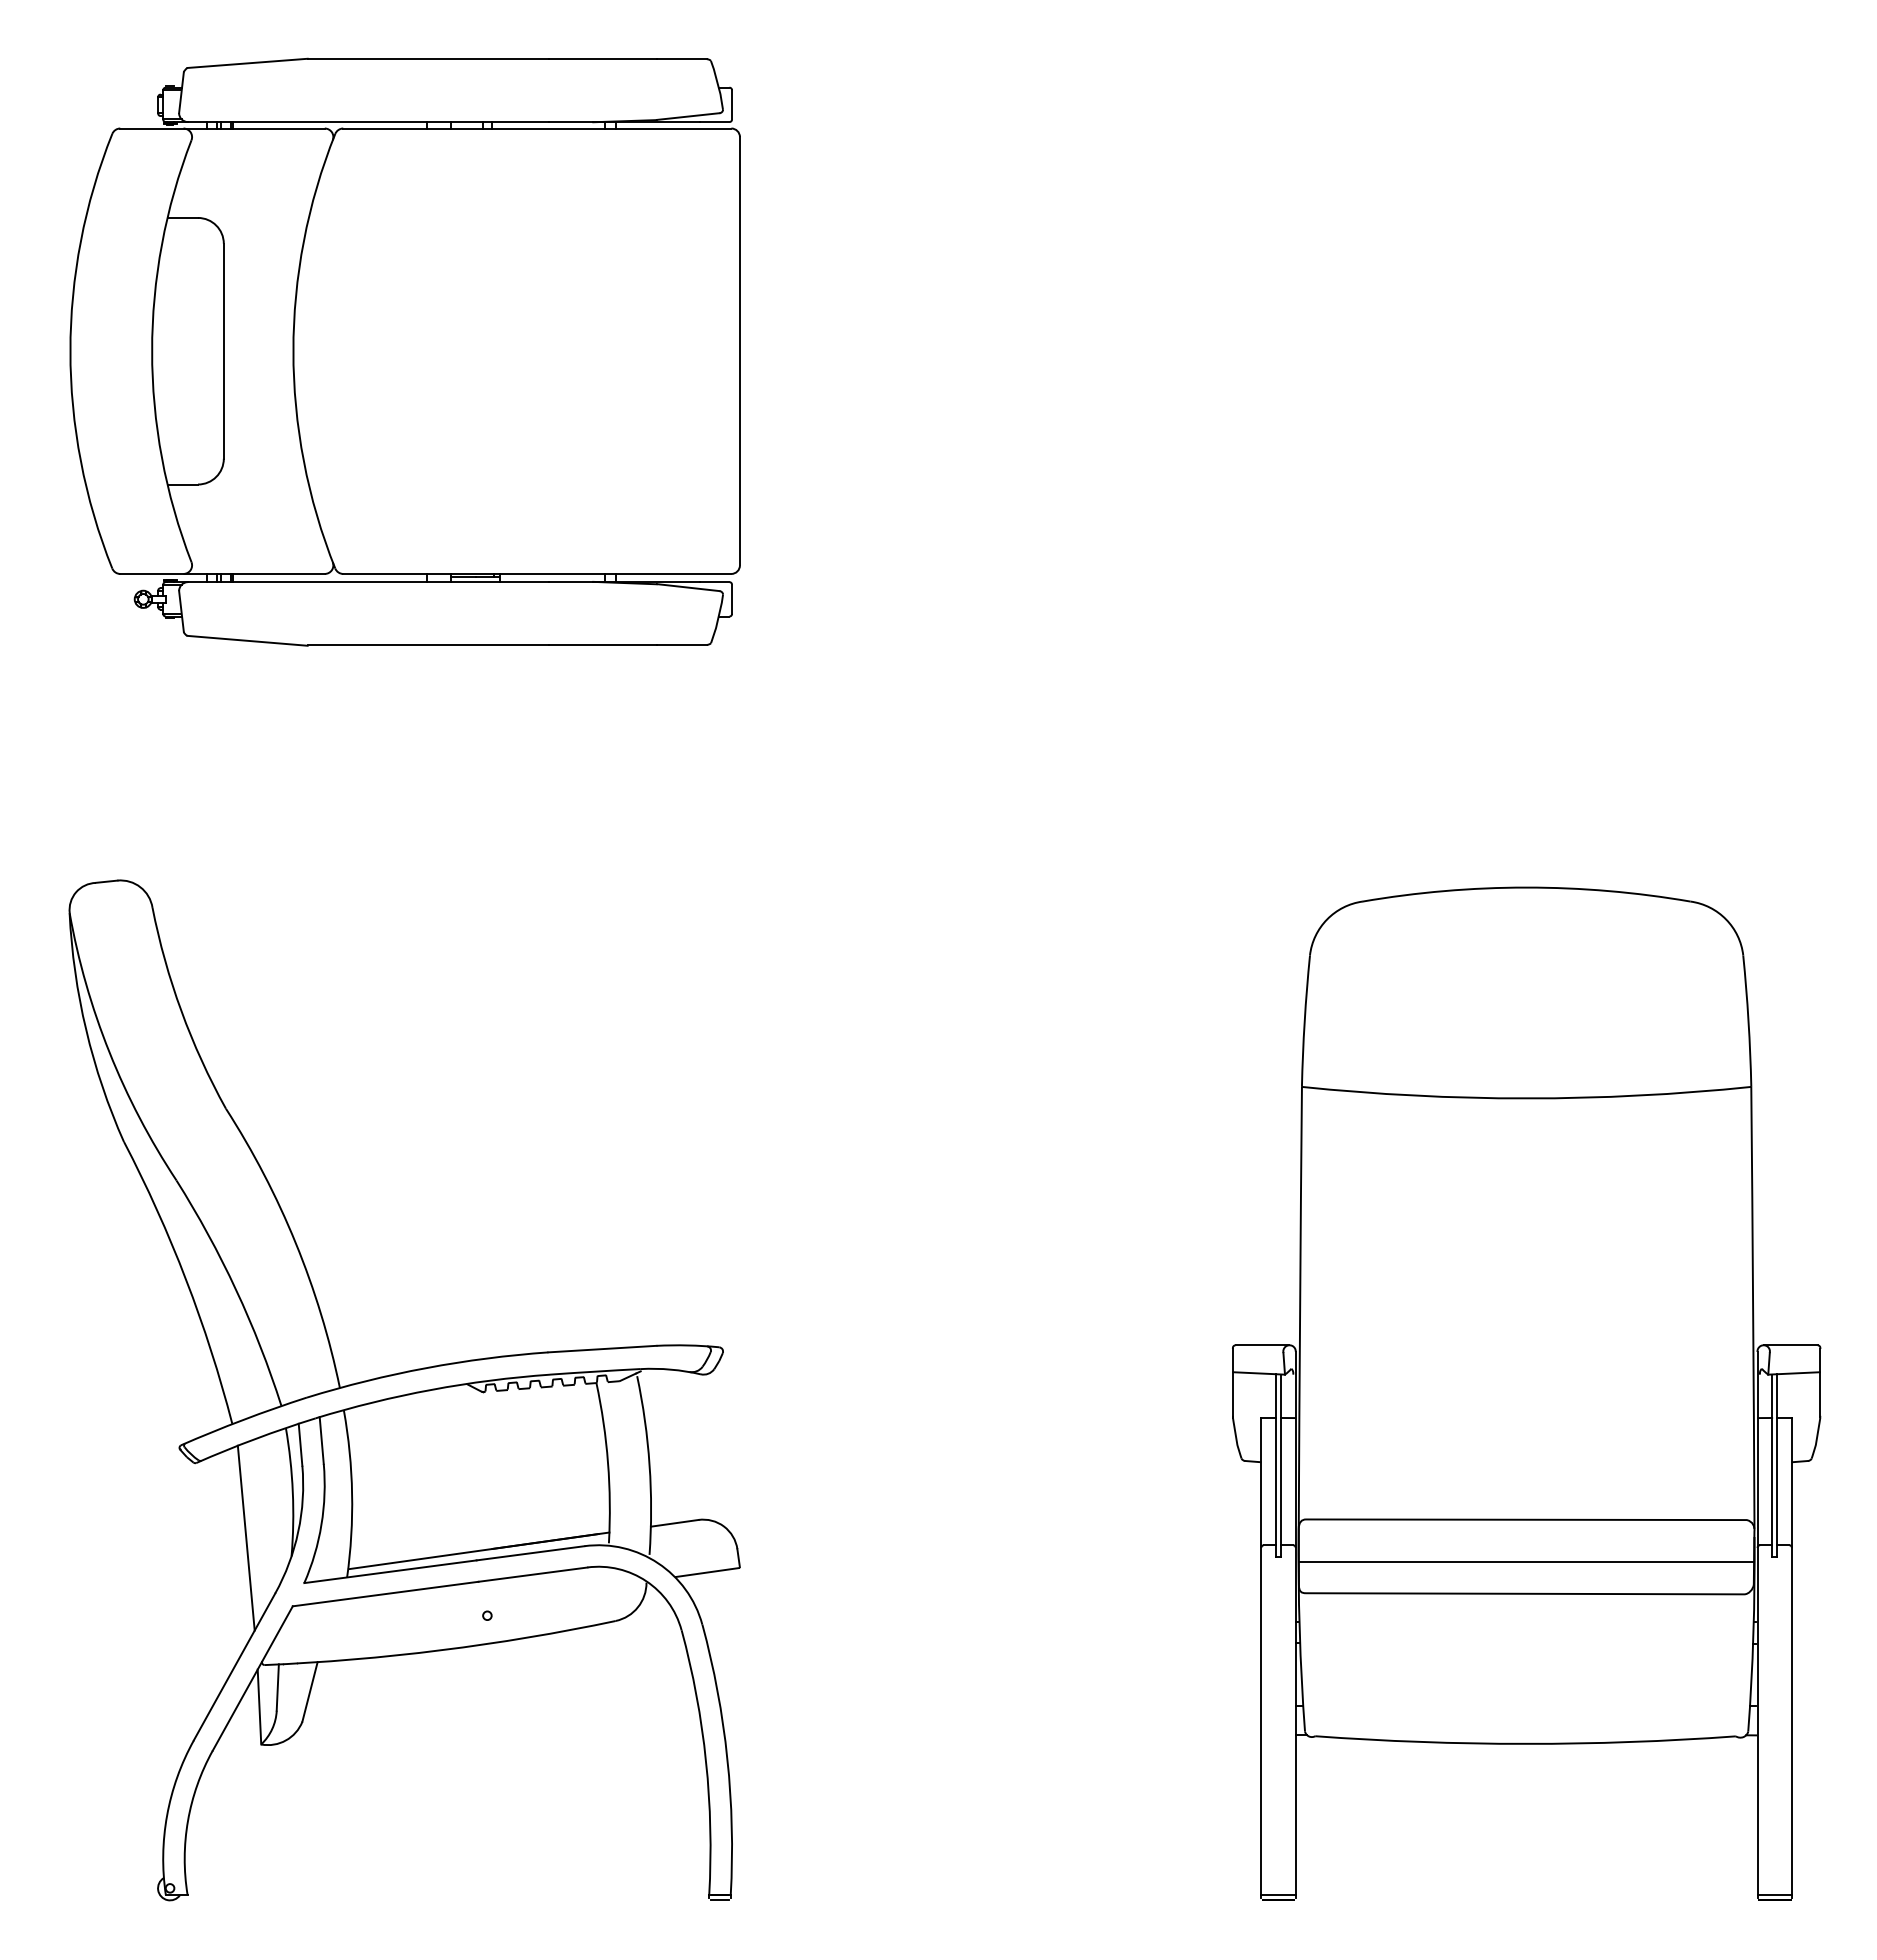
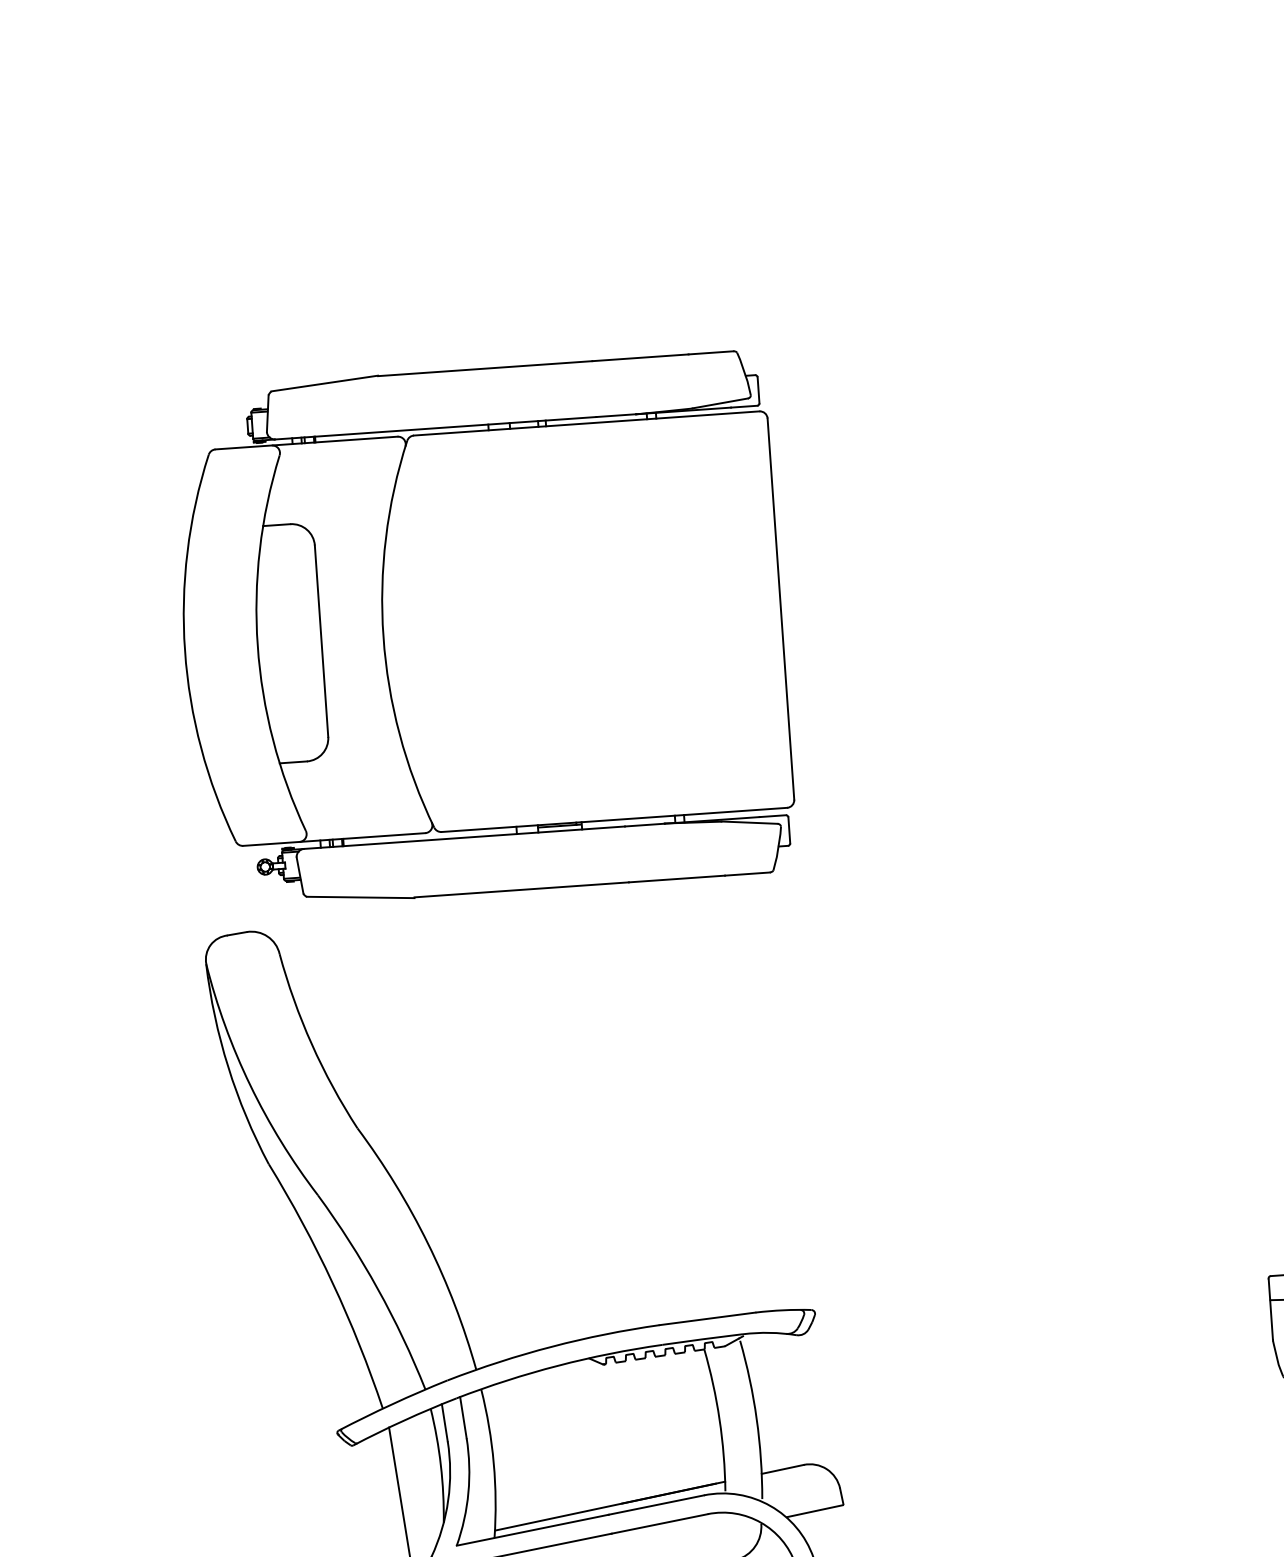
part: (404, 351) -> (482, 630), moved

